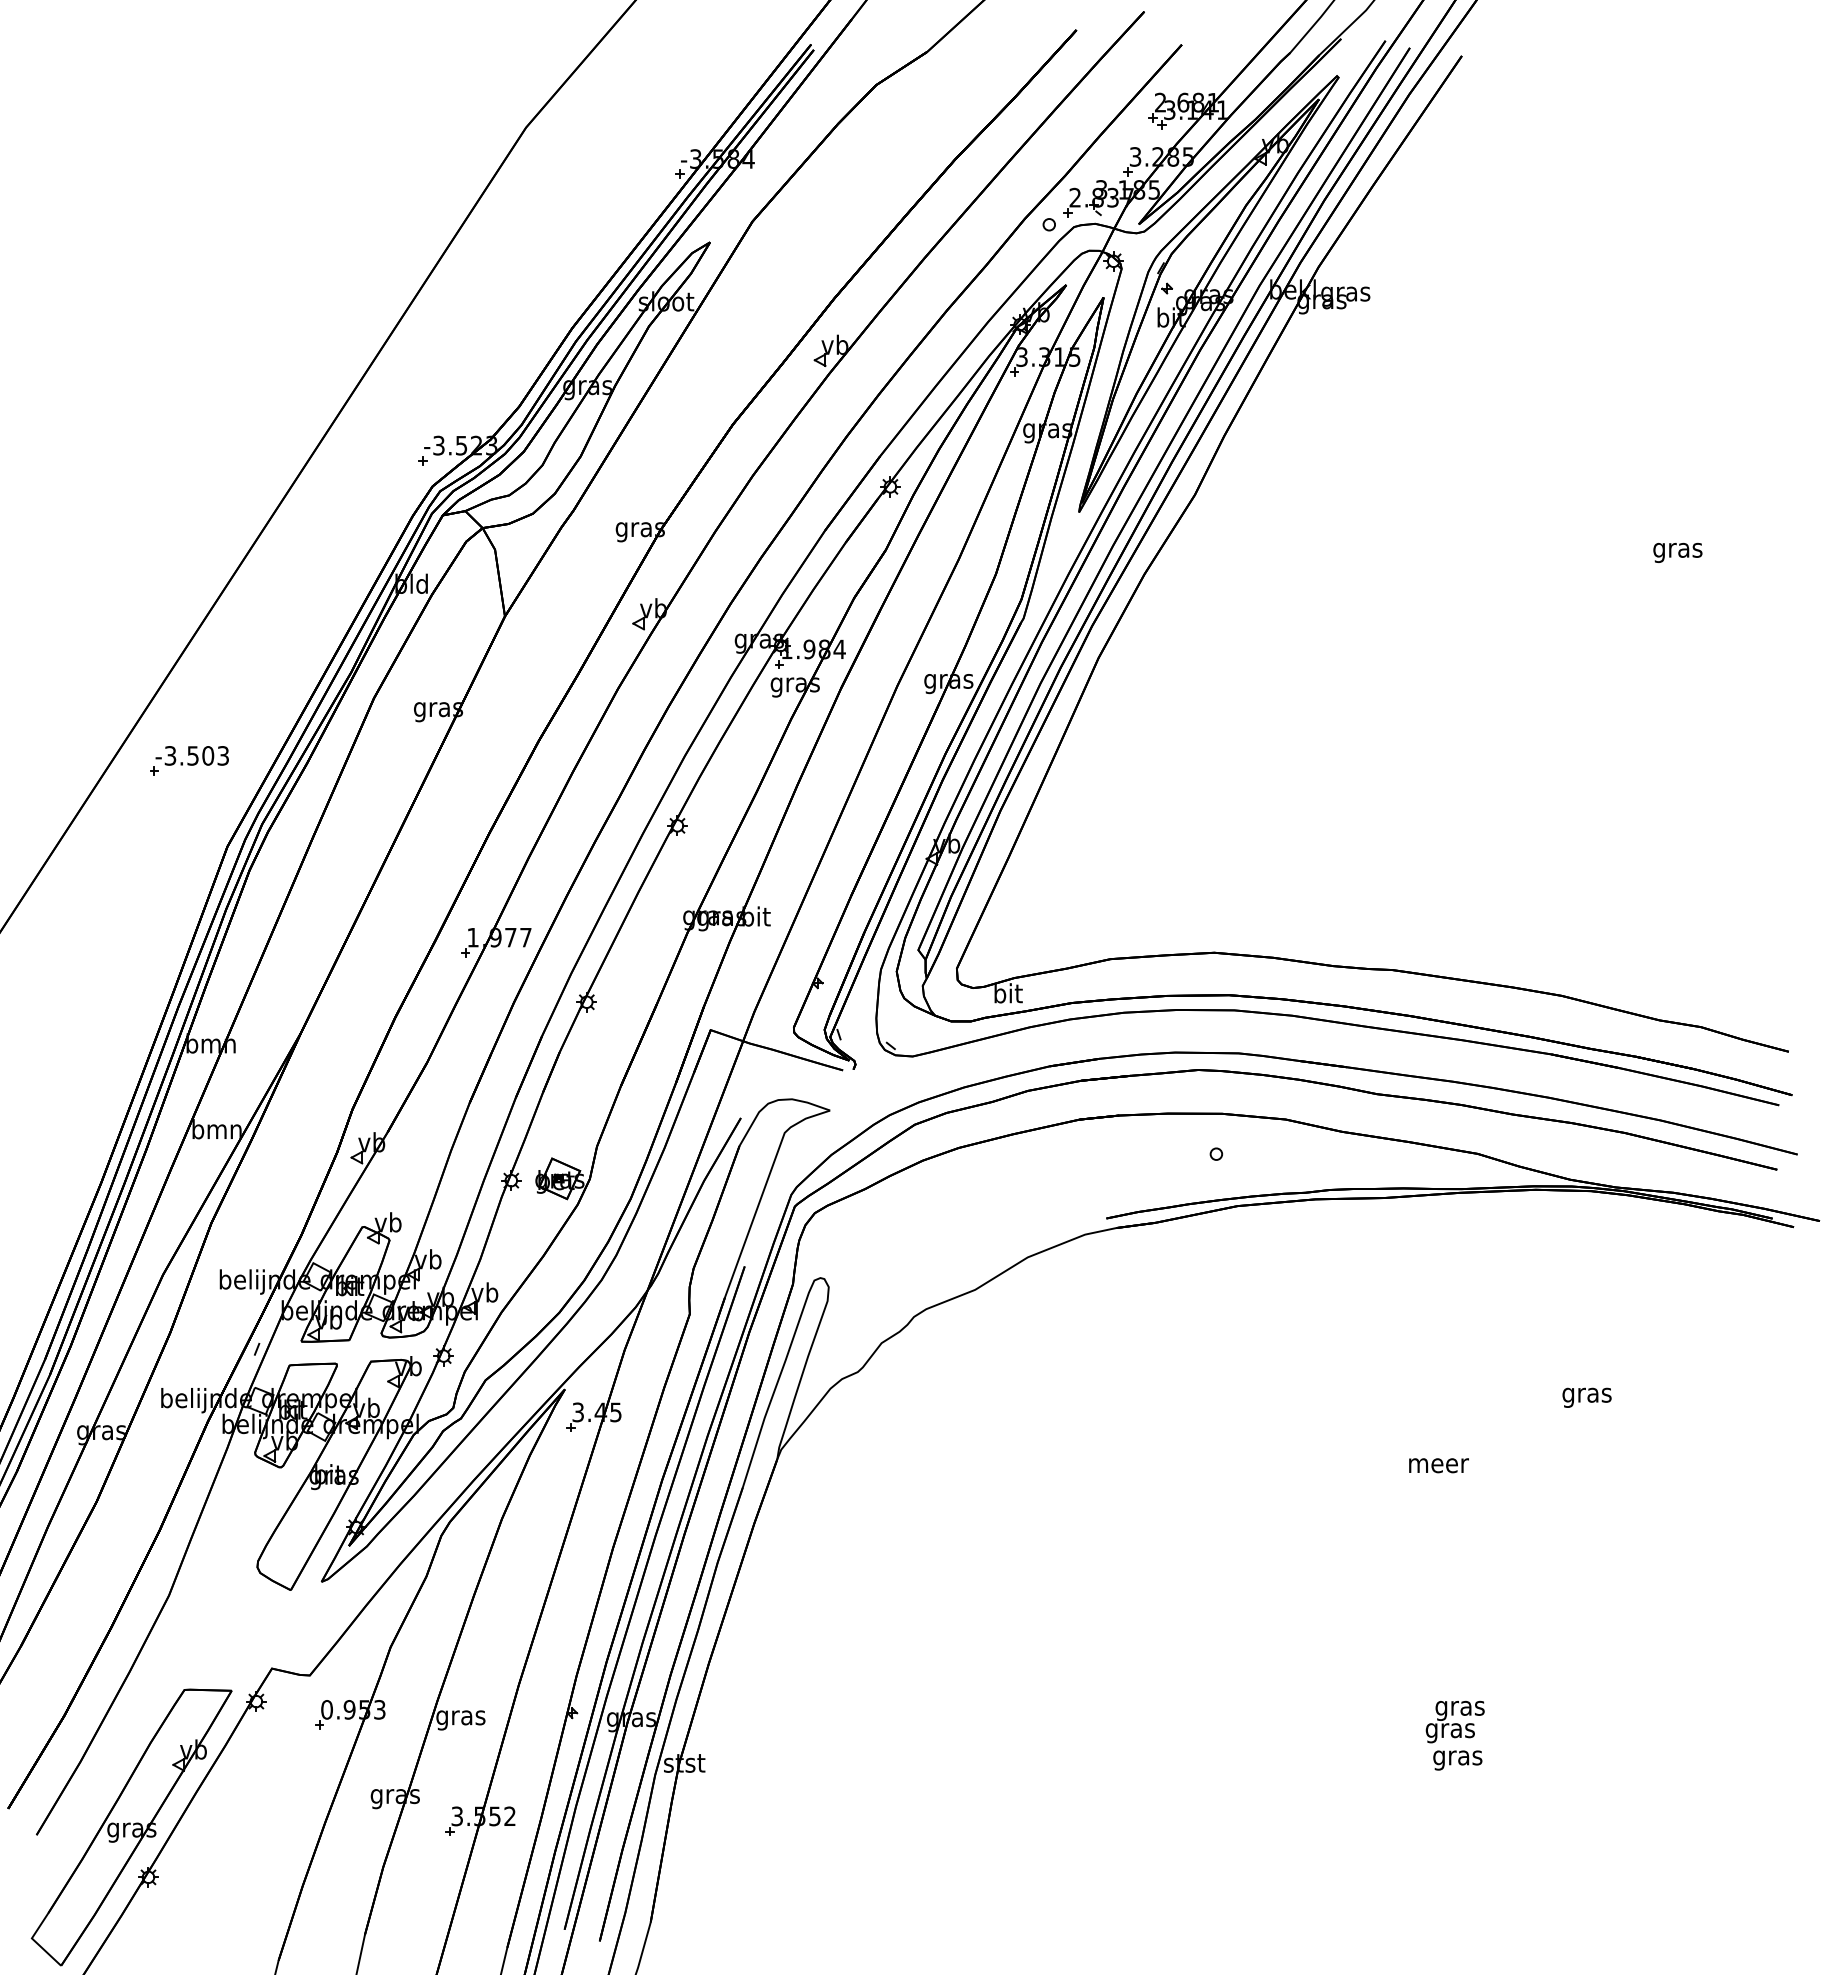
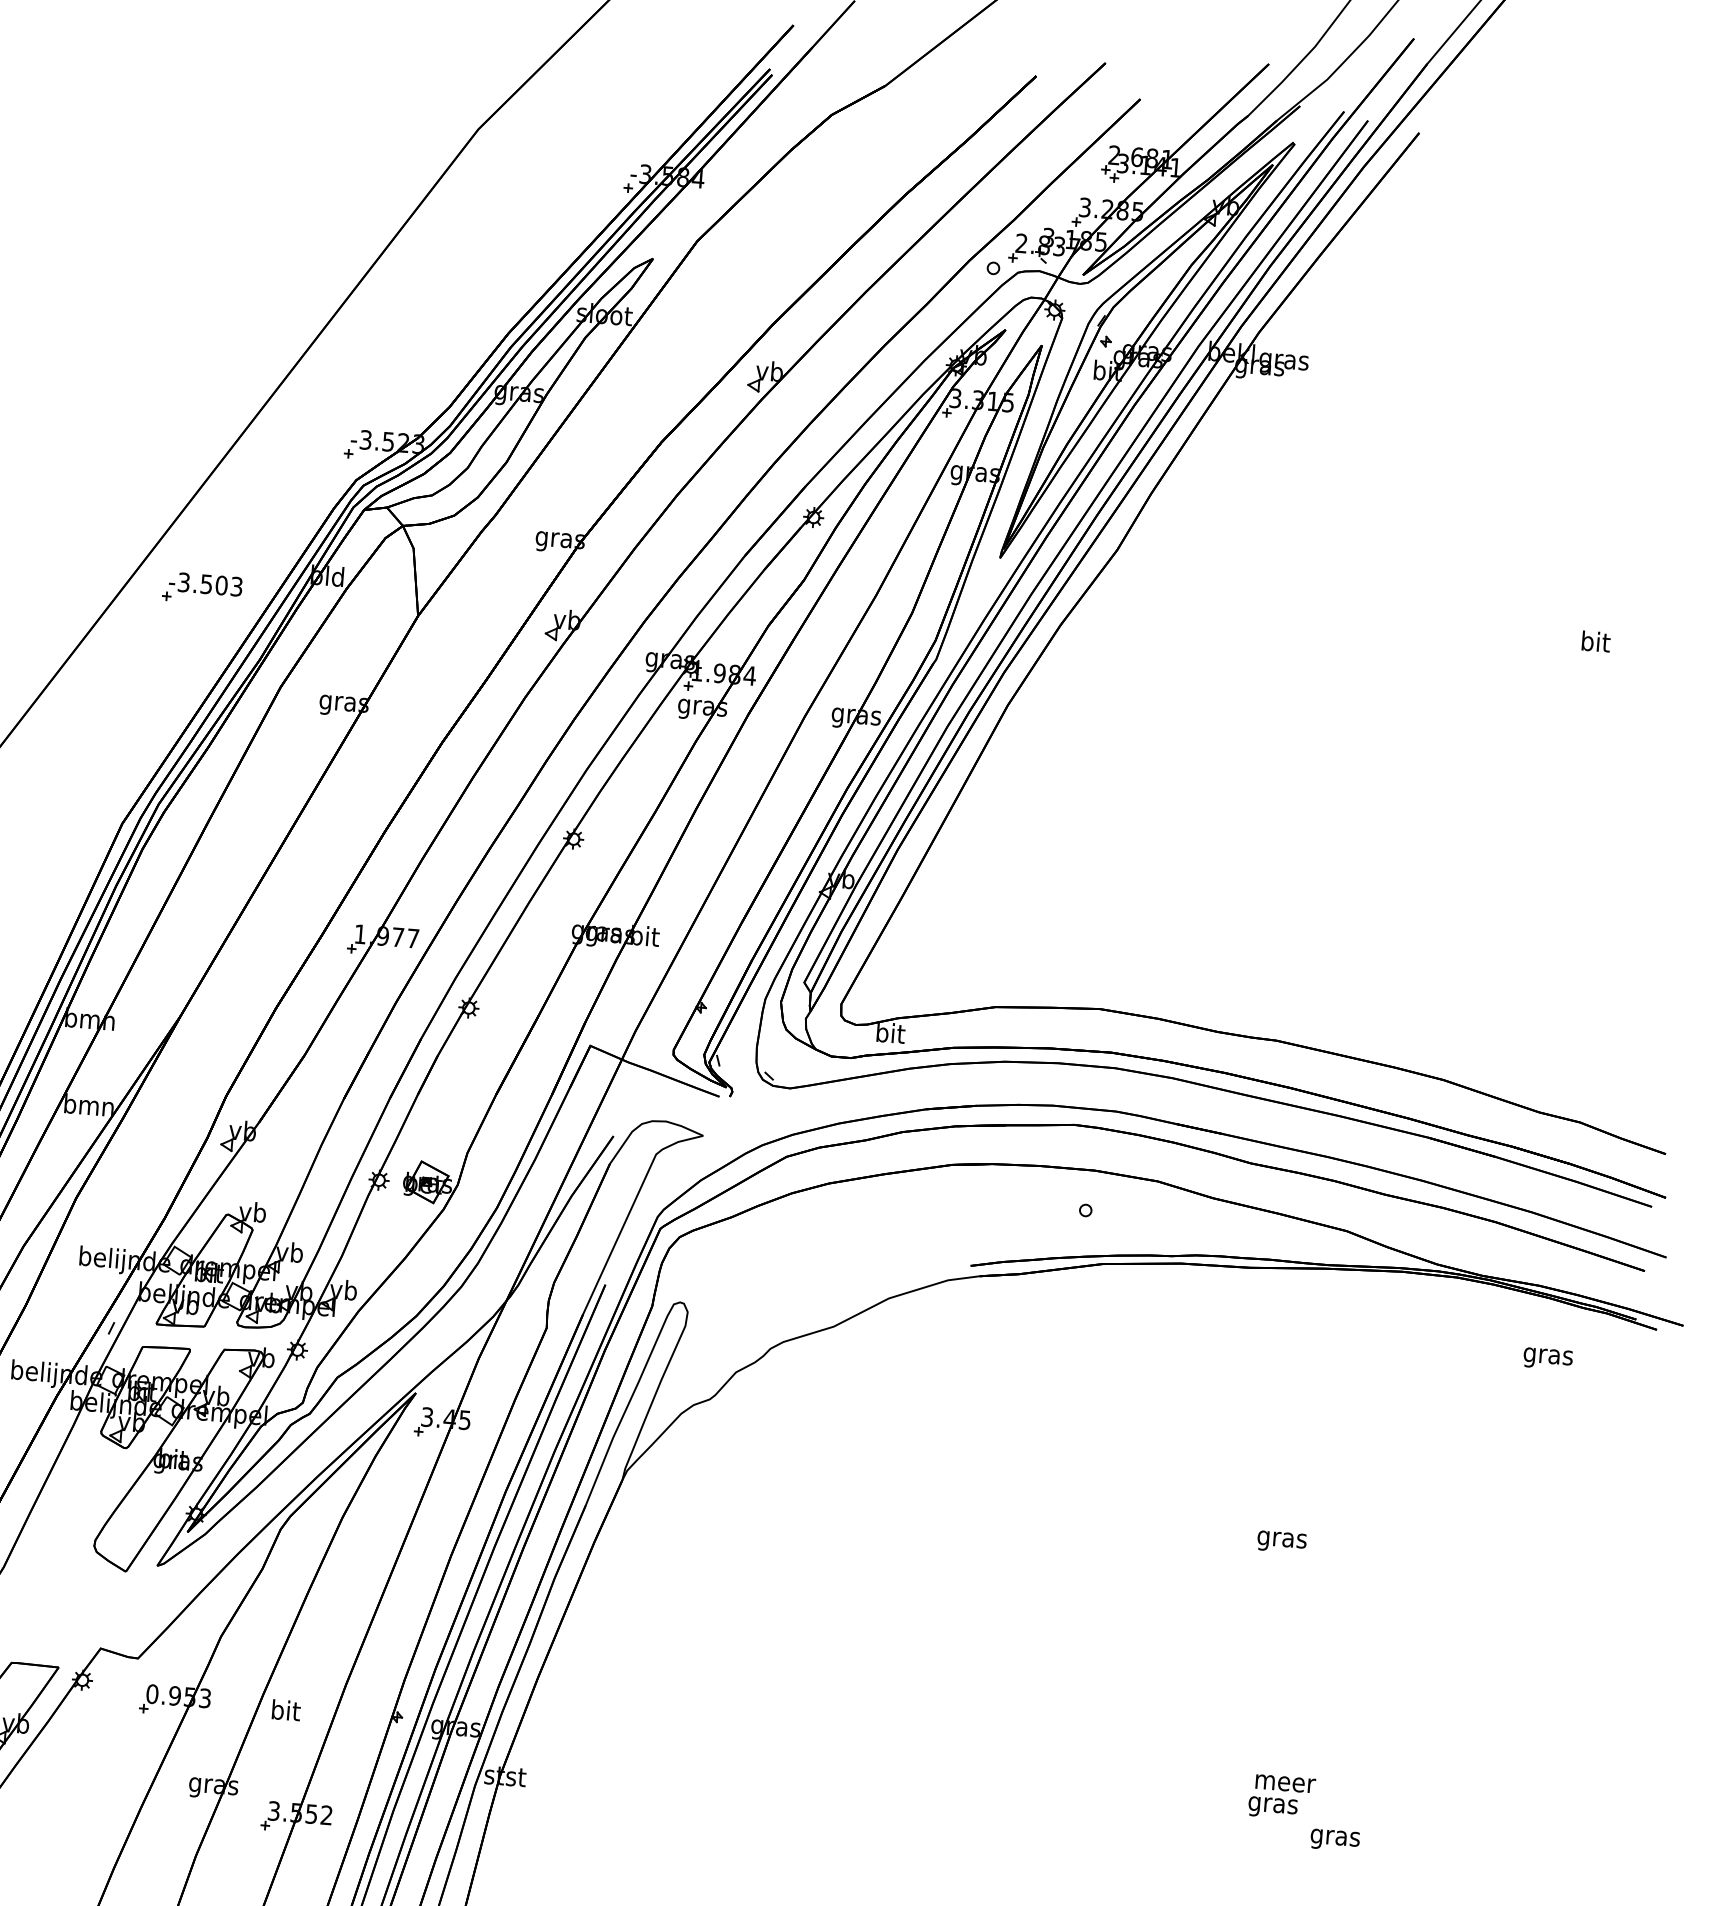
text: (1677, 549) -> (1595, 643), gras -> bit
part: (189, 760) -> (202, 588), moved
text: (1586, 1397) -> (1547, 1358), moved
text: (1438, 1468) -> (1282, 1542), meer -> gras
text: (1461, 1710) -> (1285, 1786), gras -> meer
text: (460, 1717) -> (285, 1712), gras -> bit
text: (1457, 1760) -> (1334, 1840), moved

